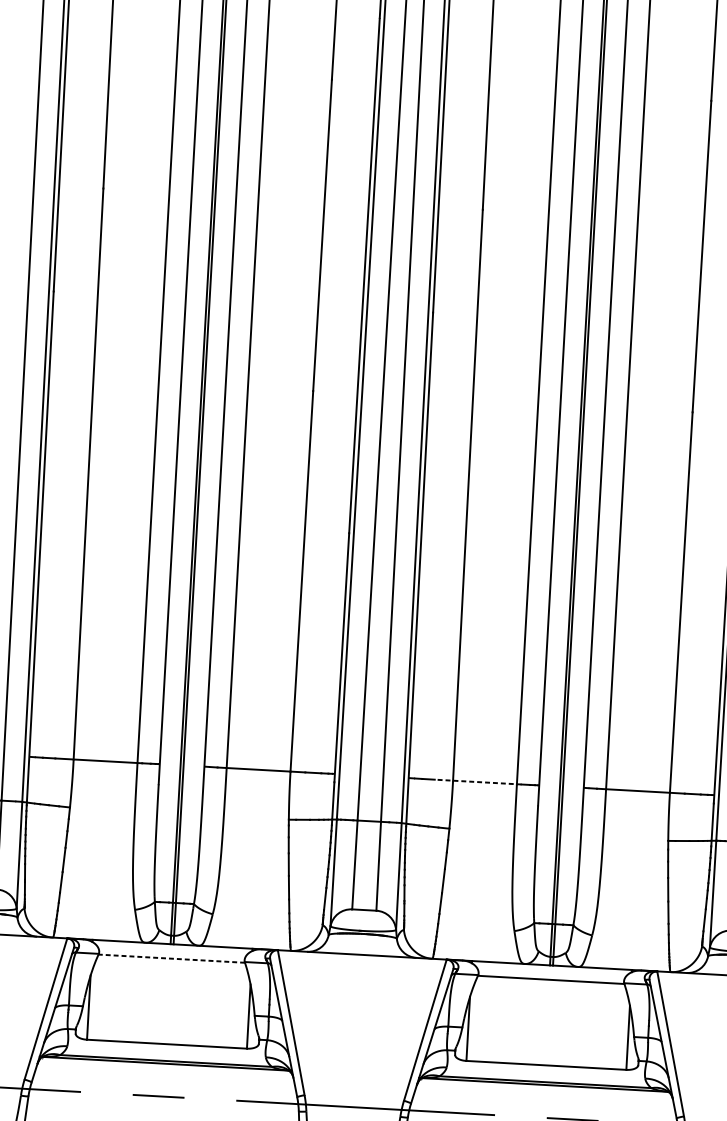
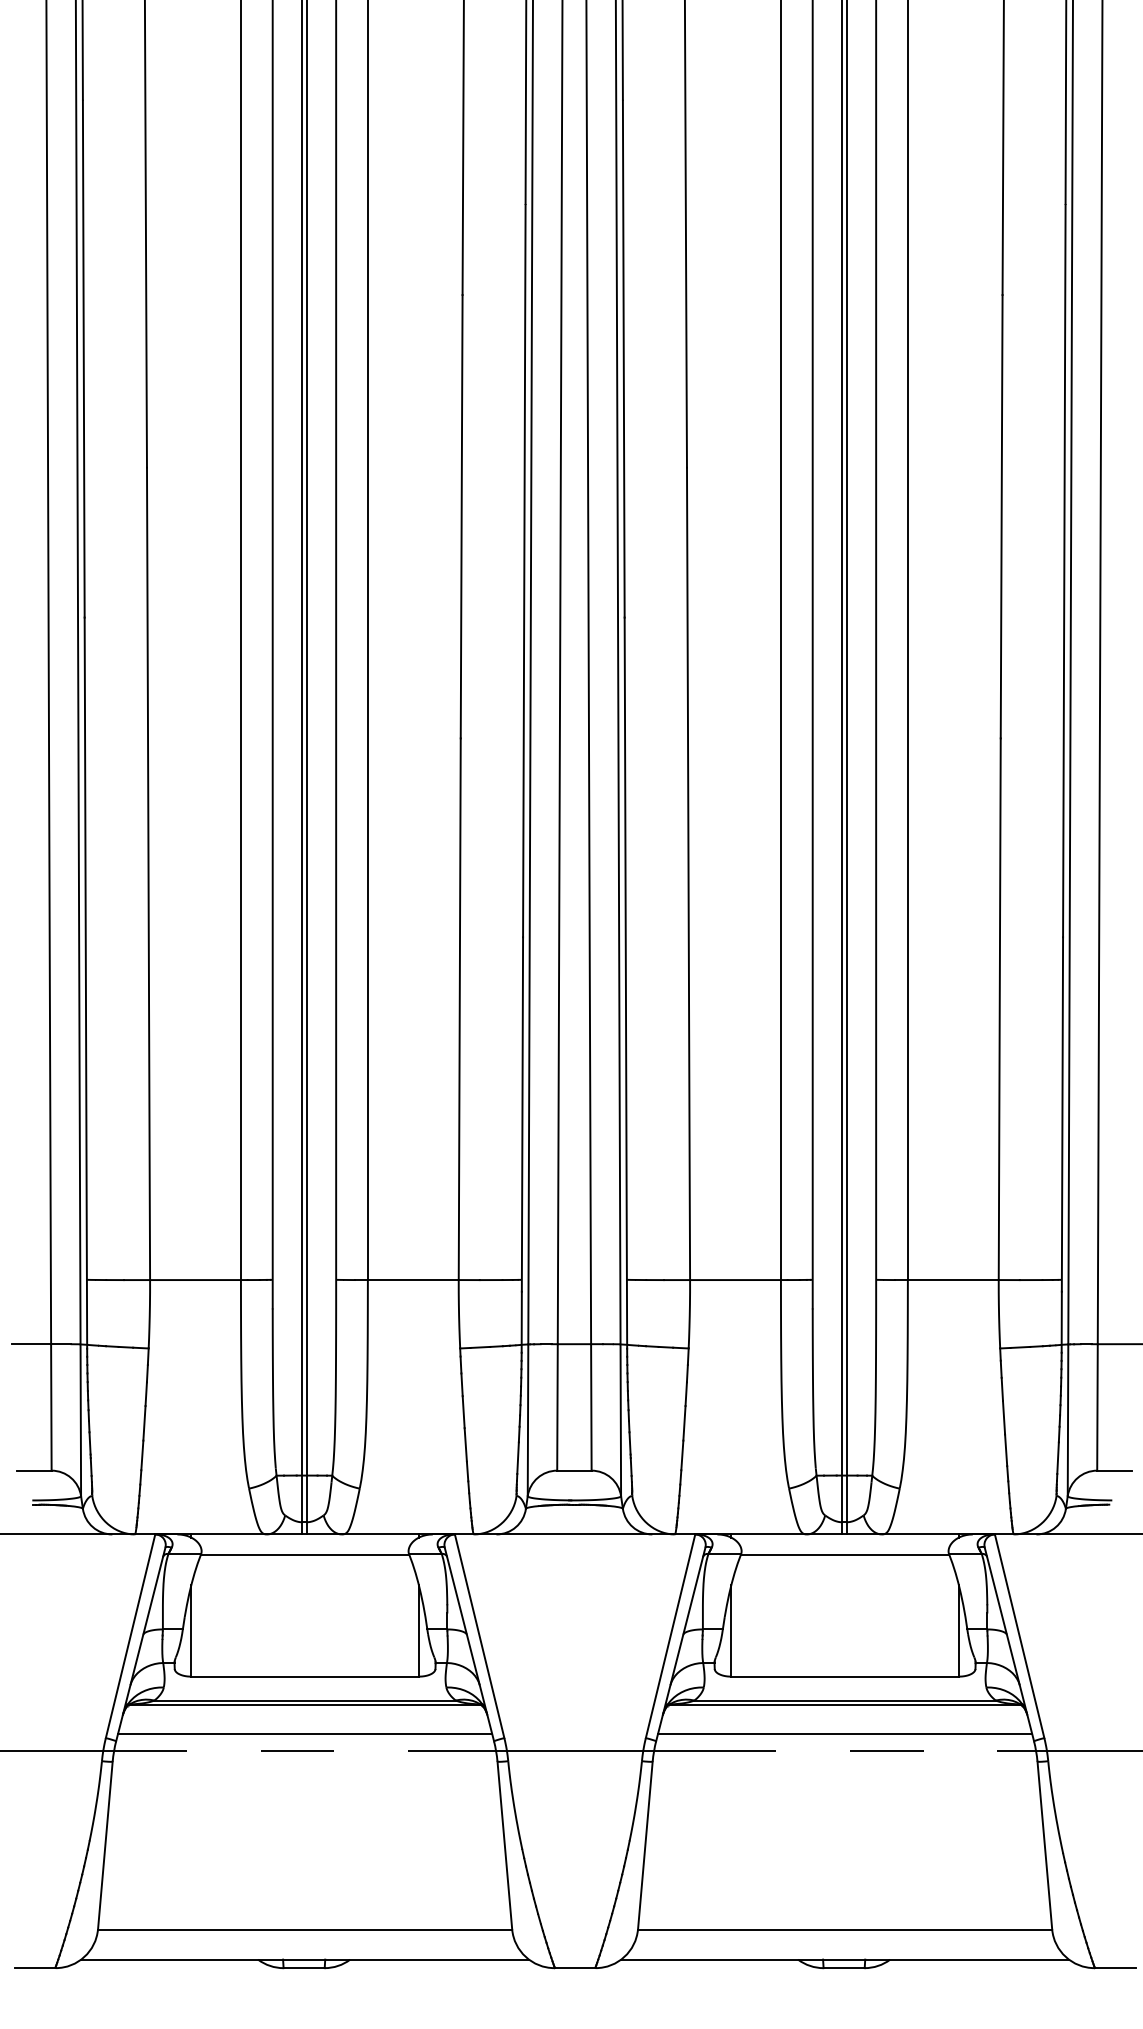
line: (477, 782) -> (725, 1280), dashed -> solid
line: (171, 958) -> (304, 1554), dashed -> solid
line: (165, 1084) -> (305, 1733), added
line: (544, 1105) -> (845, 1733), added

